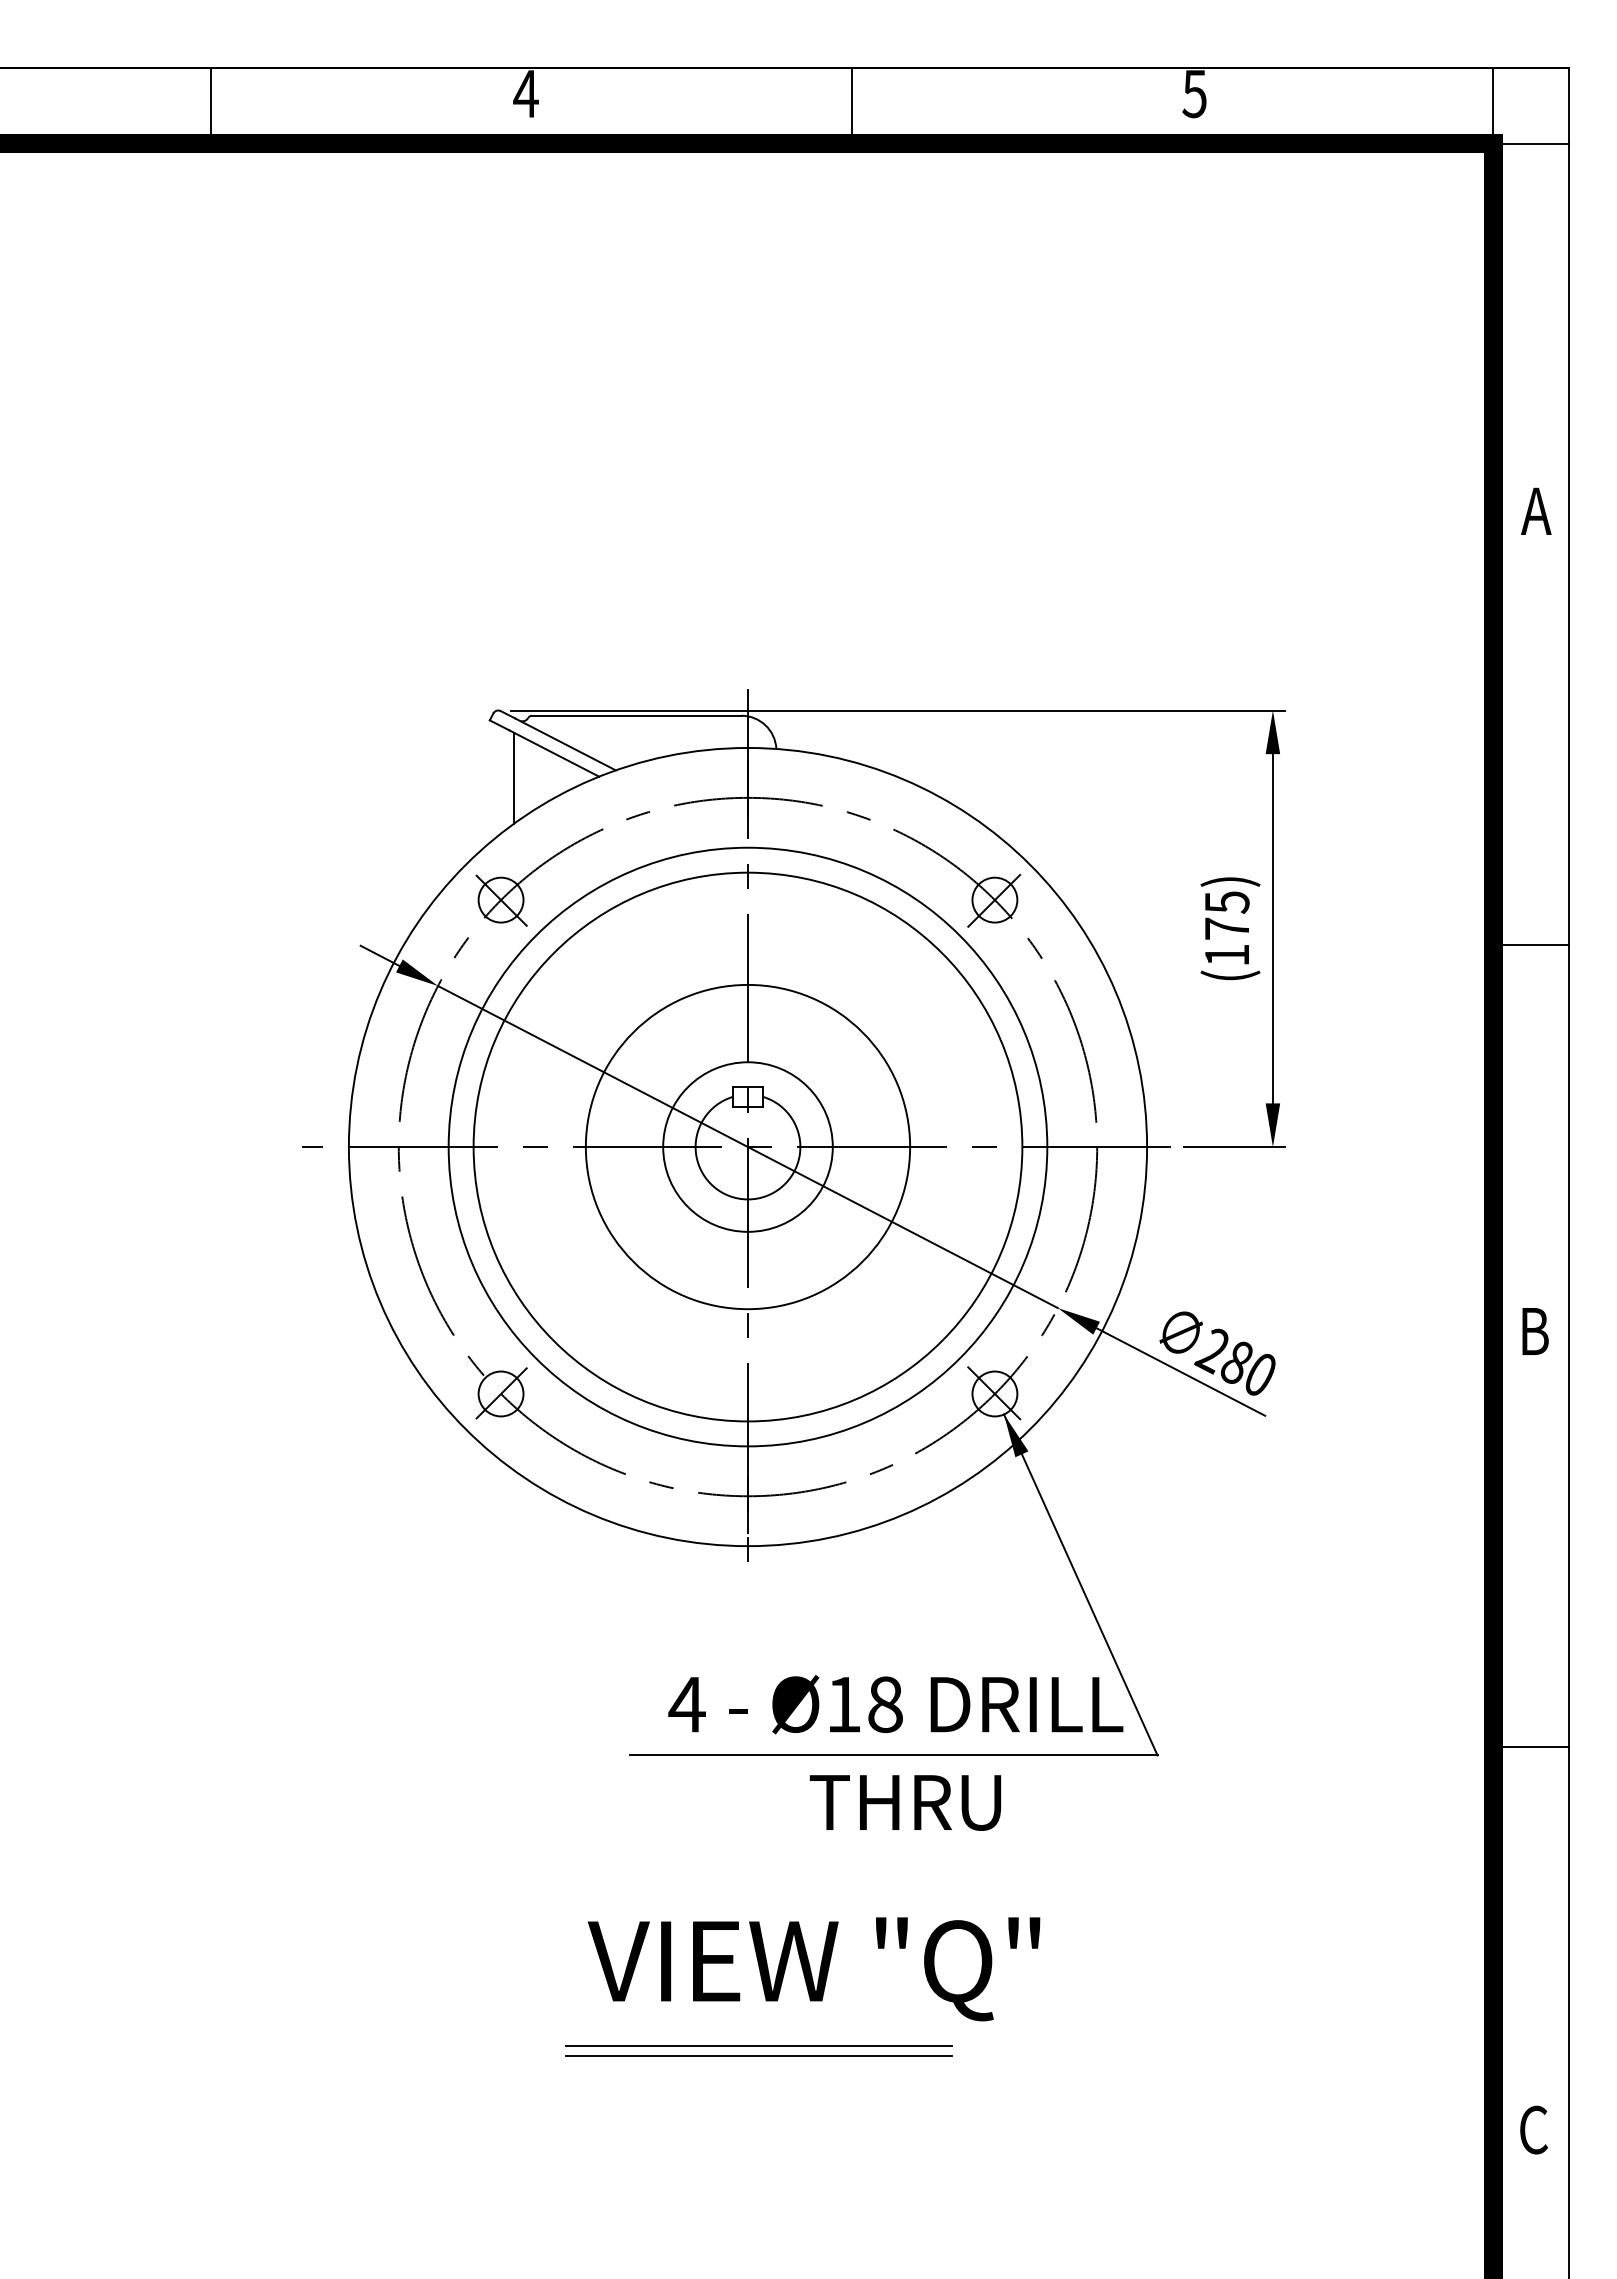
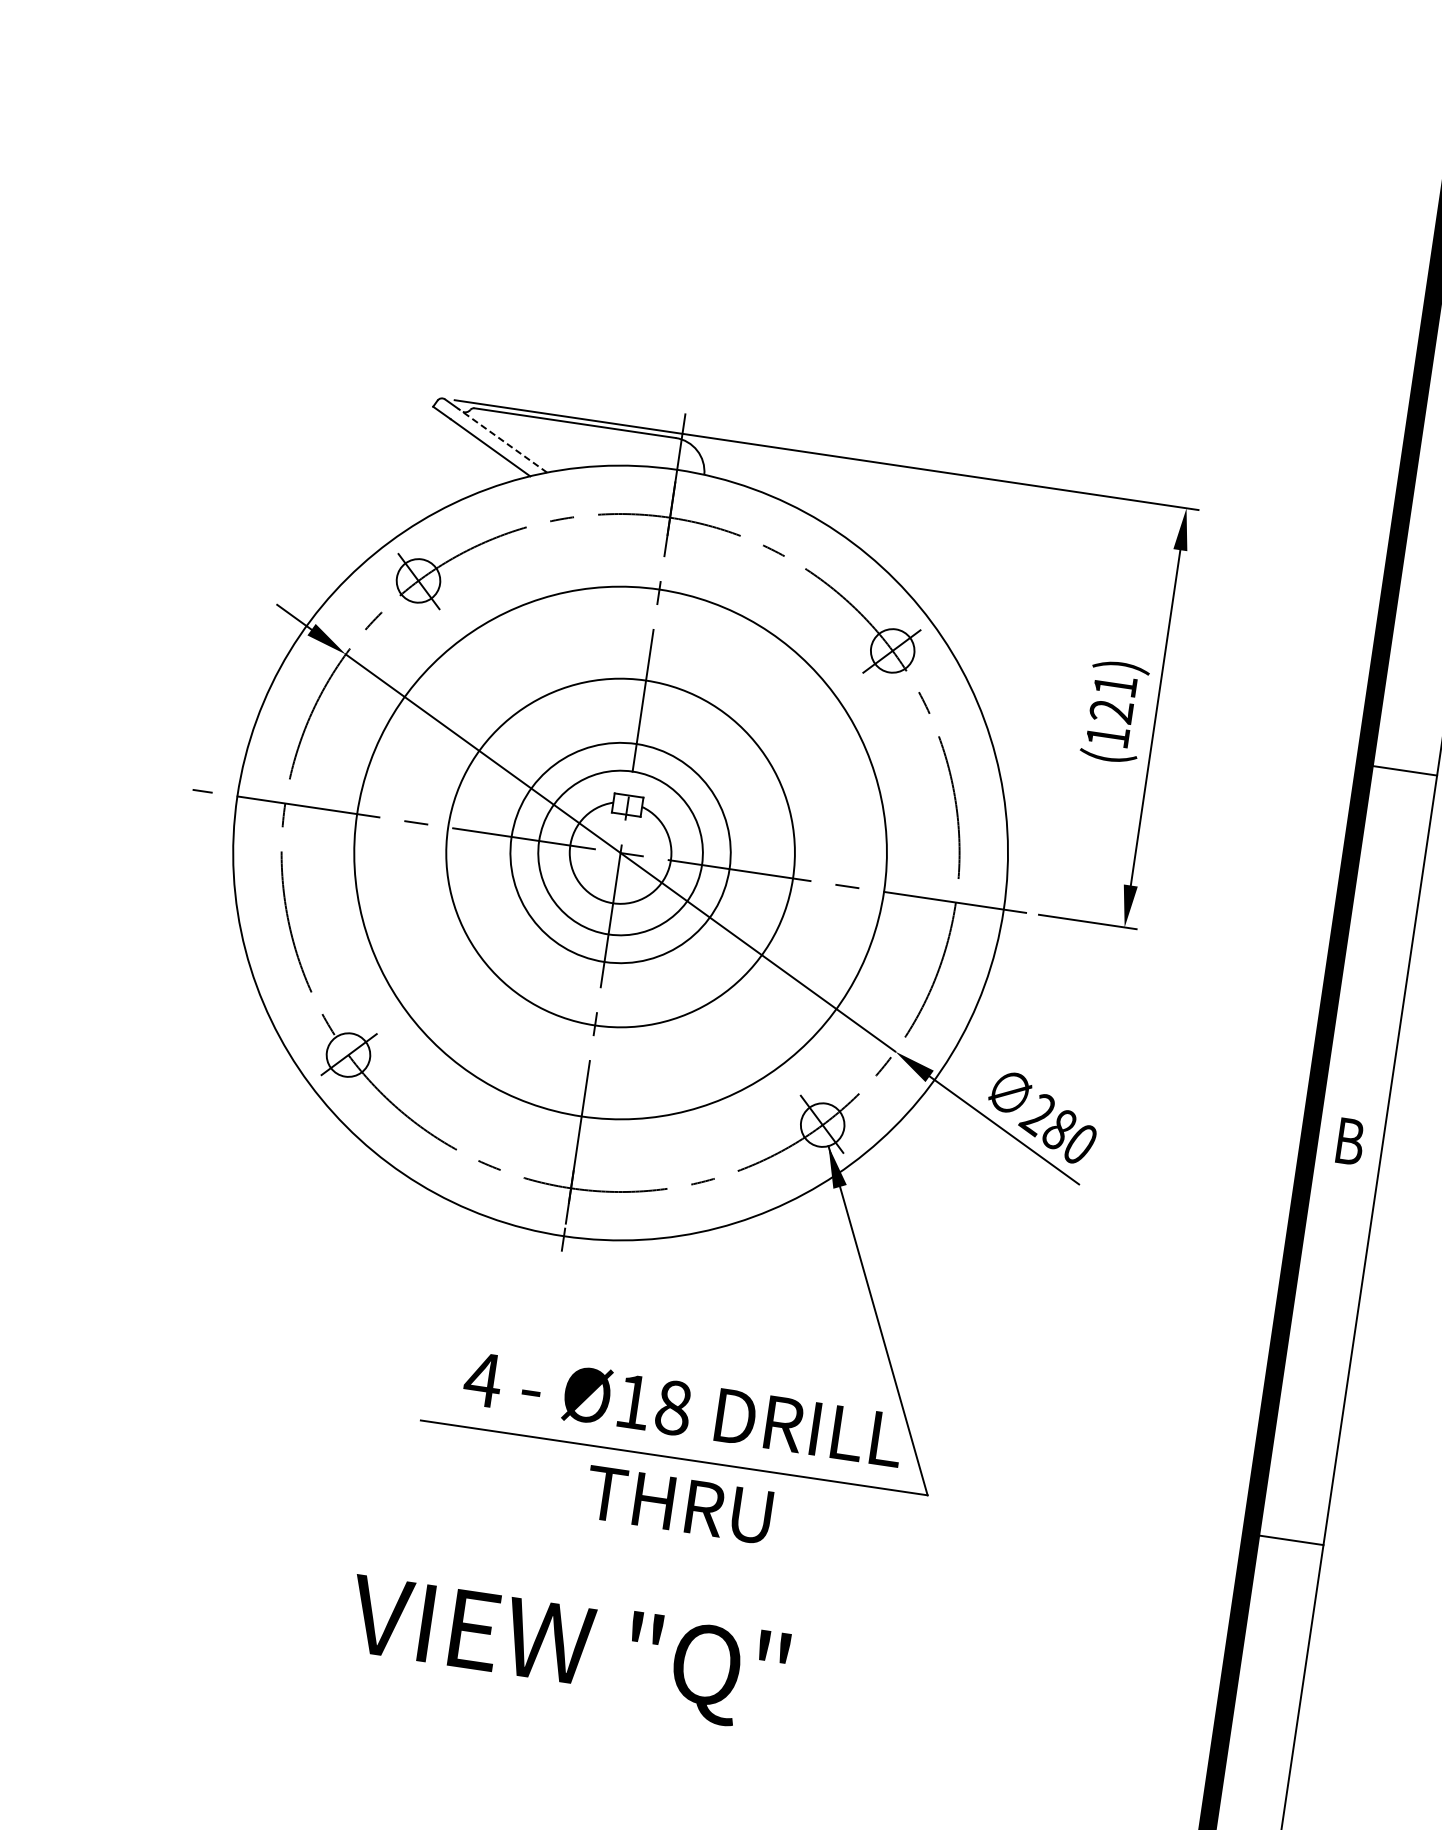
line: (565, 744) -> (502, 440), solid -> dashed
line: (514, 777) -> (448, 465), removed
text: (1226, 915) -> (1112, 698), (175) -> (121)
circle: (747, 1146) -> (620, 852), size x0.6
circle: (747, 1146) -> (620, 852), size x0.7
line: (758, 2045) -> (503, 1717), removed
line: (758, 2055) -> (501, 1726), removed

